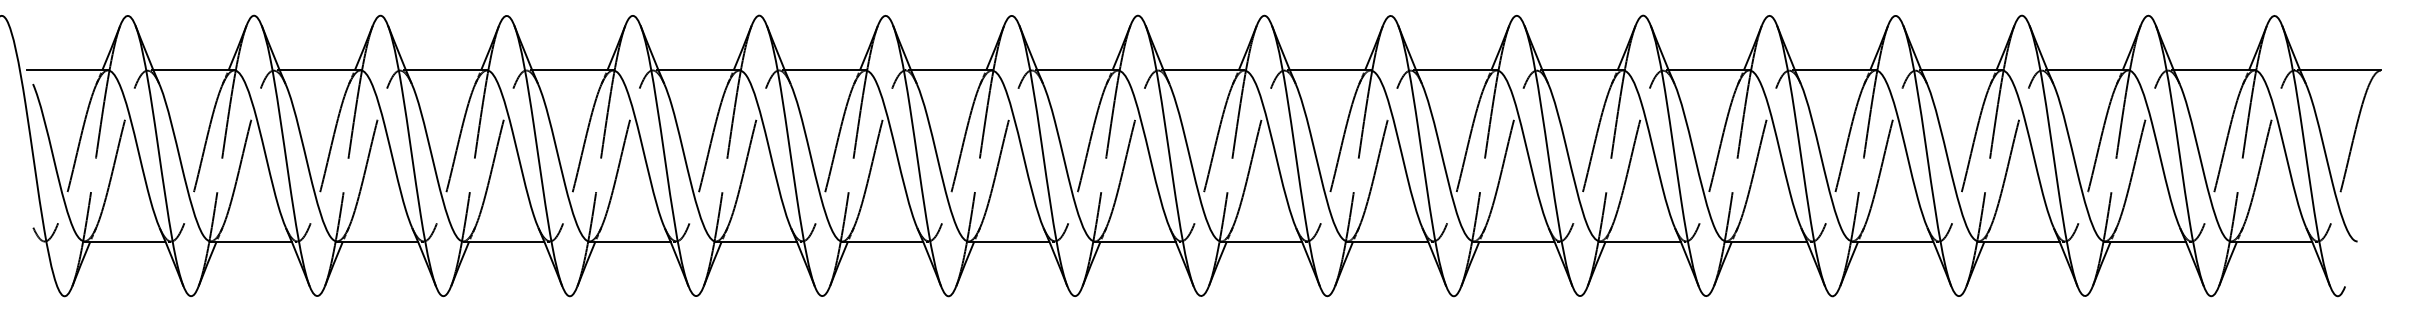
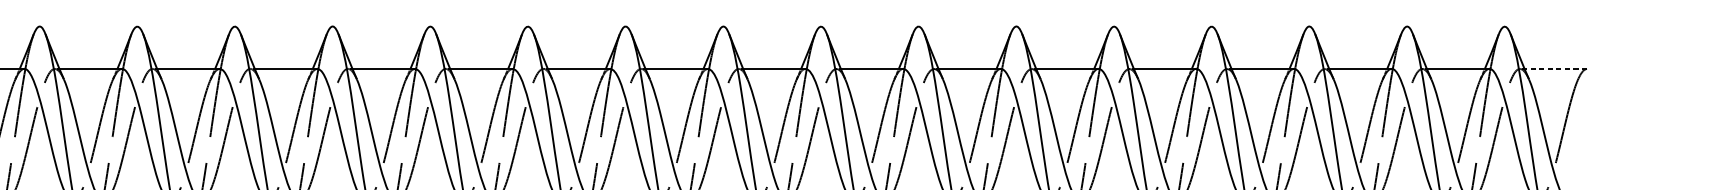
line: (2340, 70) -> (1555, 68), solid -> dashed

